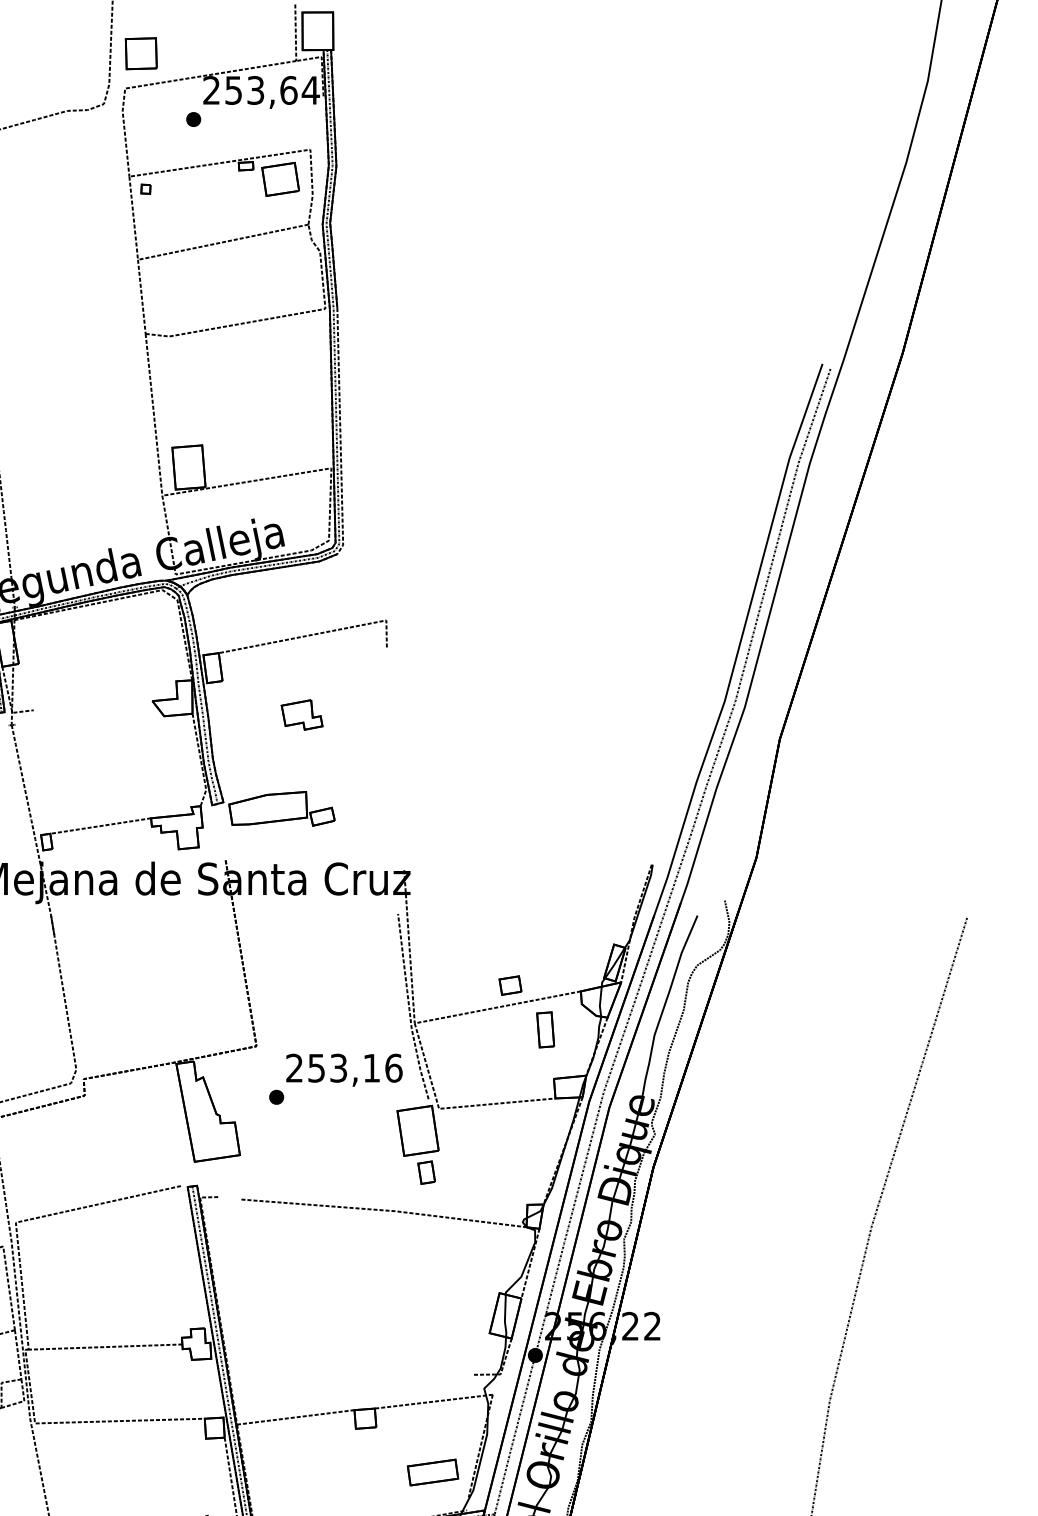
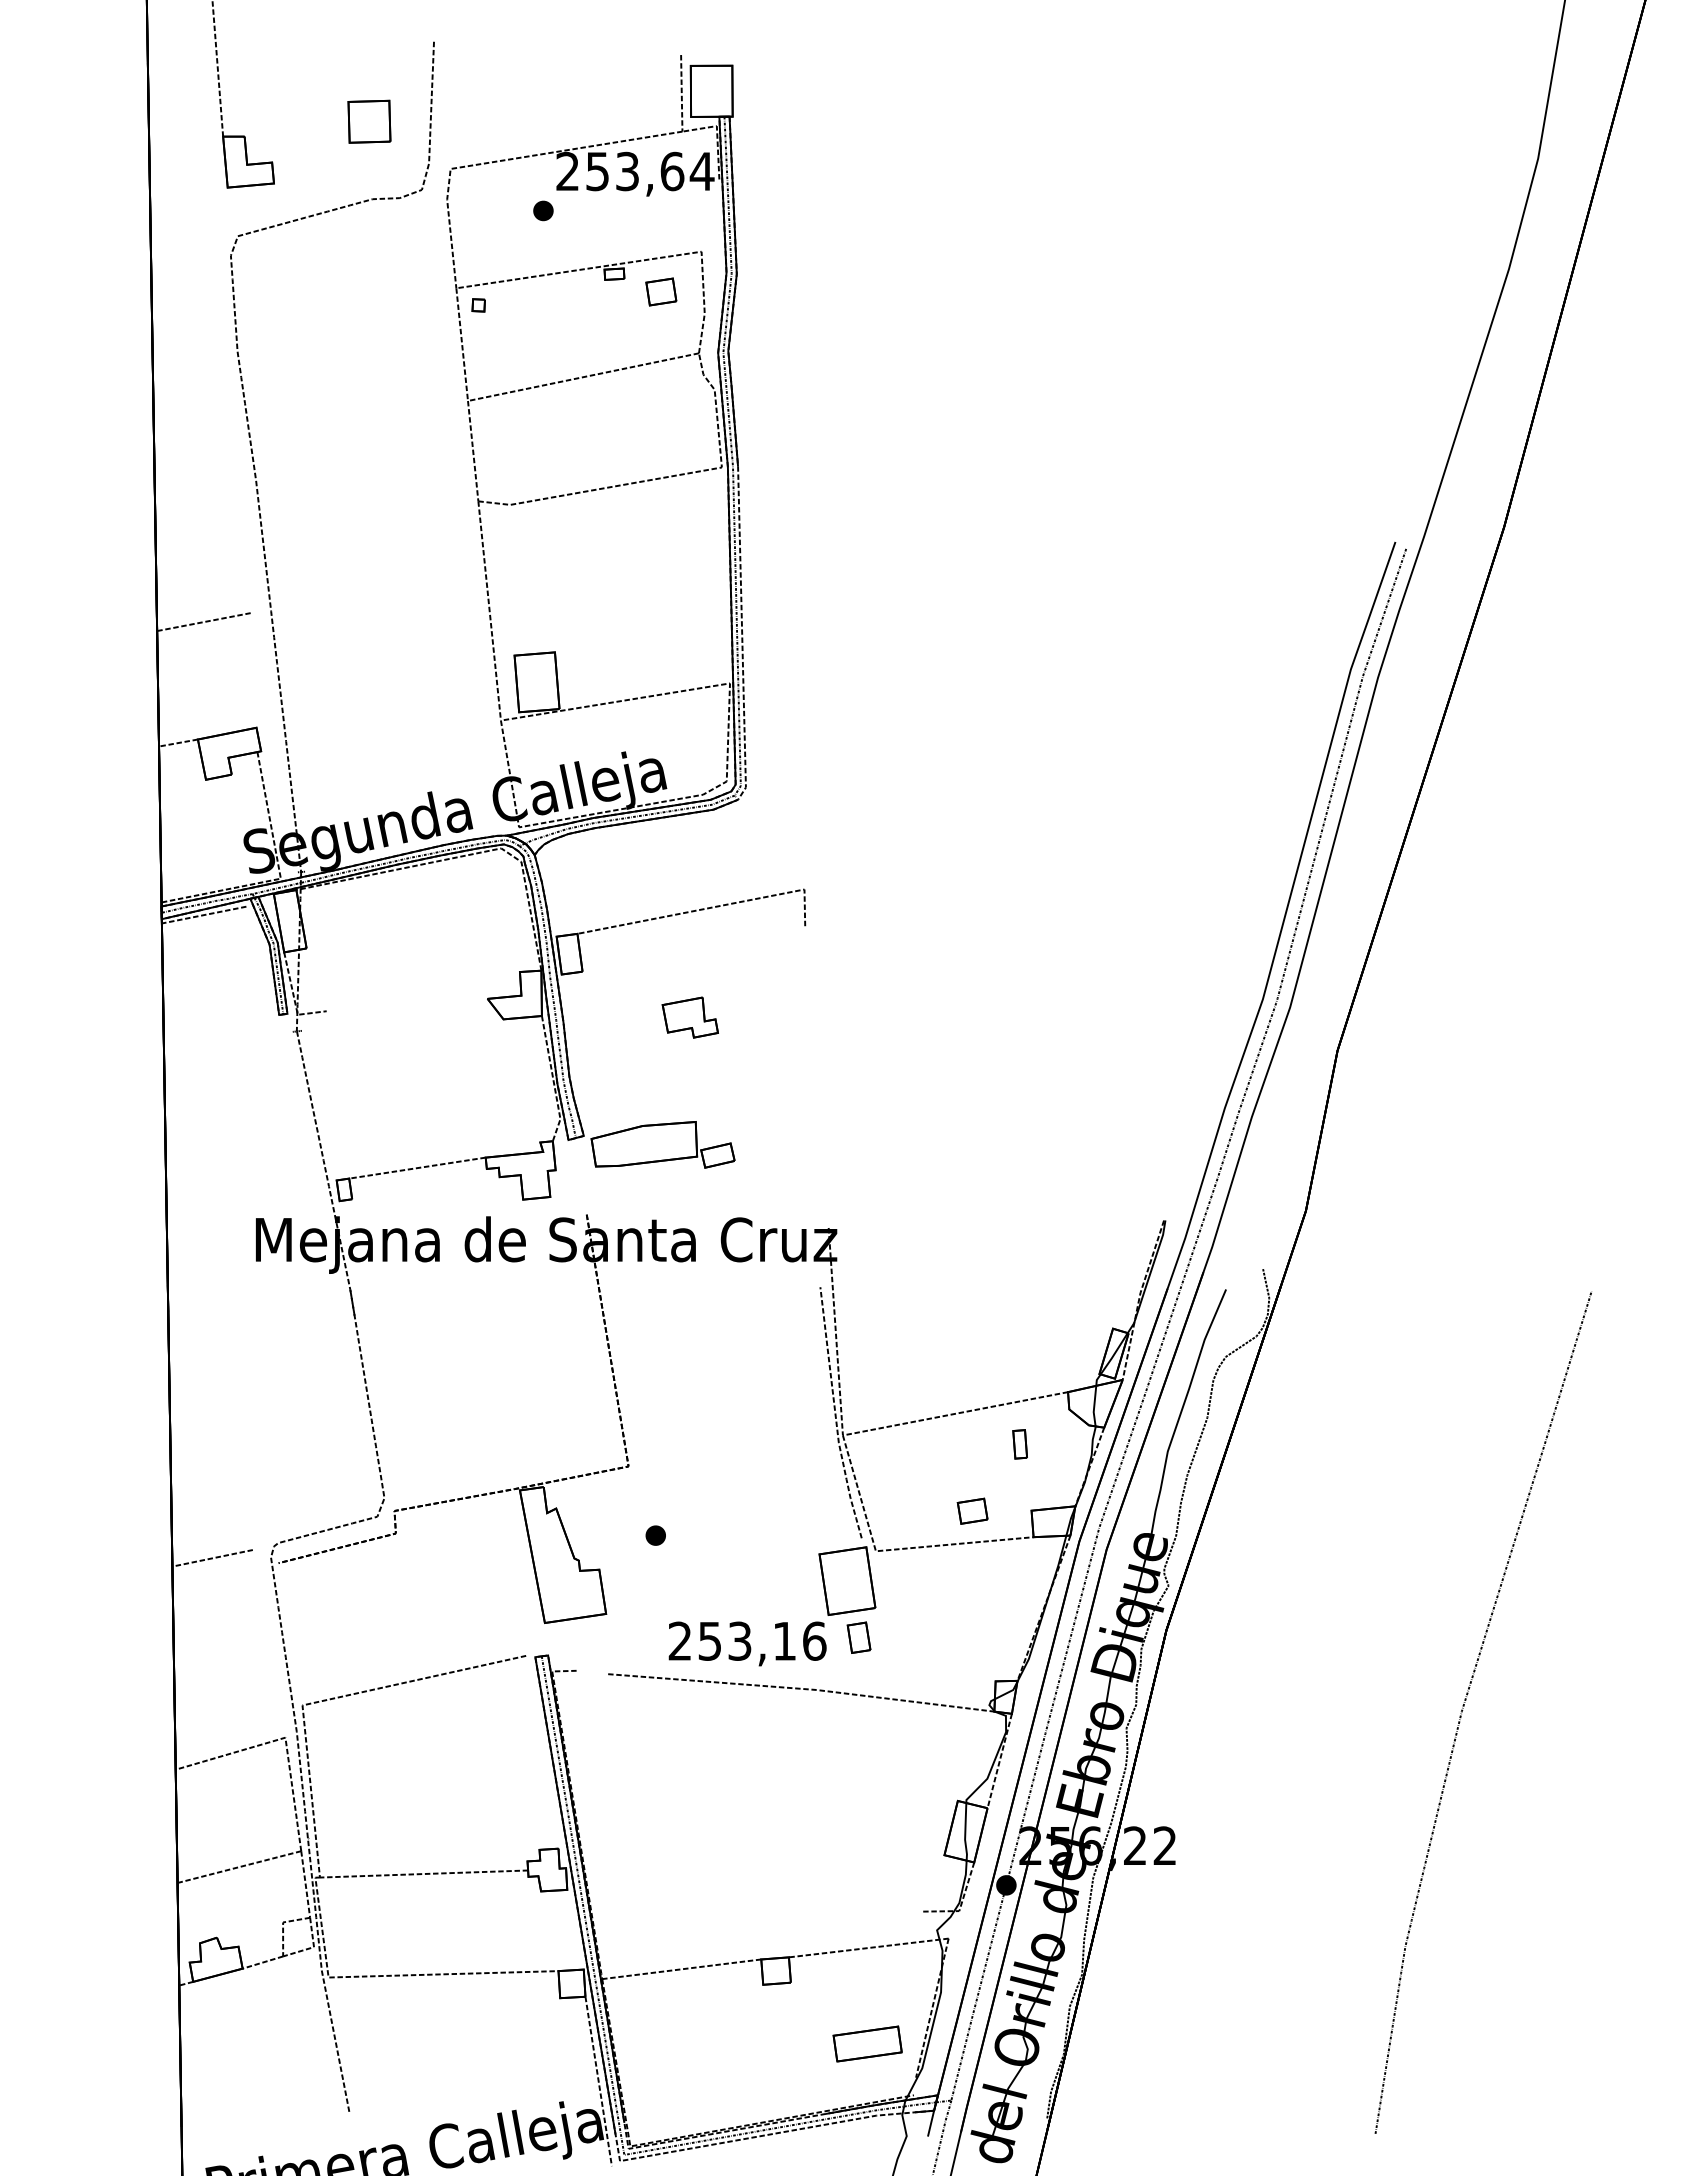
part: (141, 53) -> (369, 121), moved
part: (280, 179) -> (661, 291), size x0.6
part: (510, 985) -> (972, 1510), moved
part: (545, 1030) -> (1019, 1444), size x0.6
text: (344, 1069) -> (747, 1643), moved

